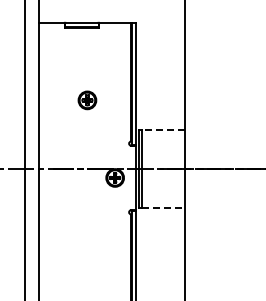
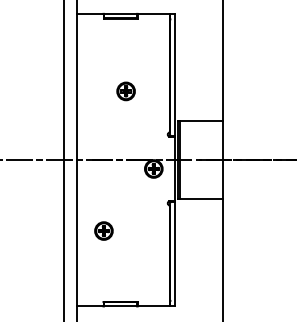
line: (162, 130) -> (201, 121), dashed -> solid
line: (162, 207) -> (201, 198), dashed -> solid
part: (64, 239) -> (103, 230), added

